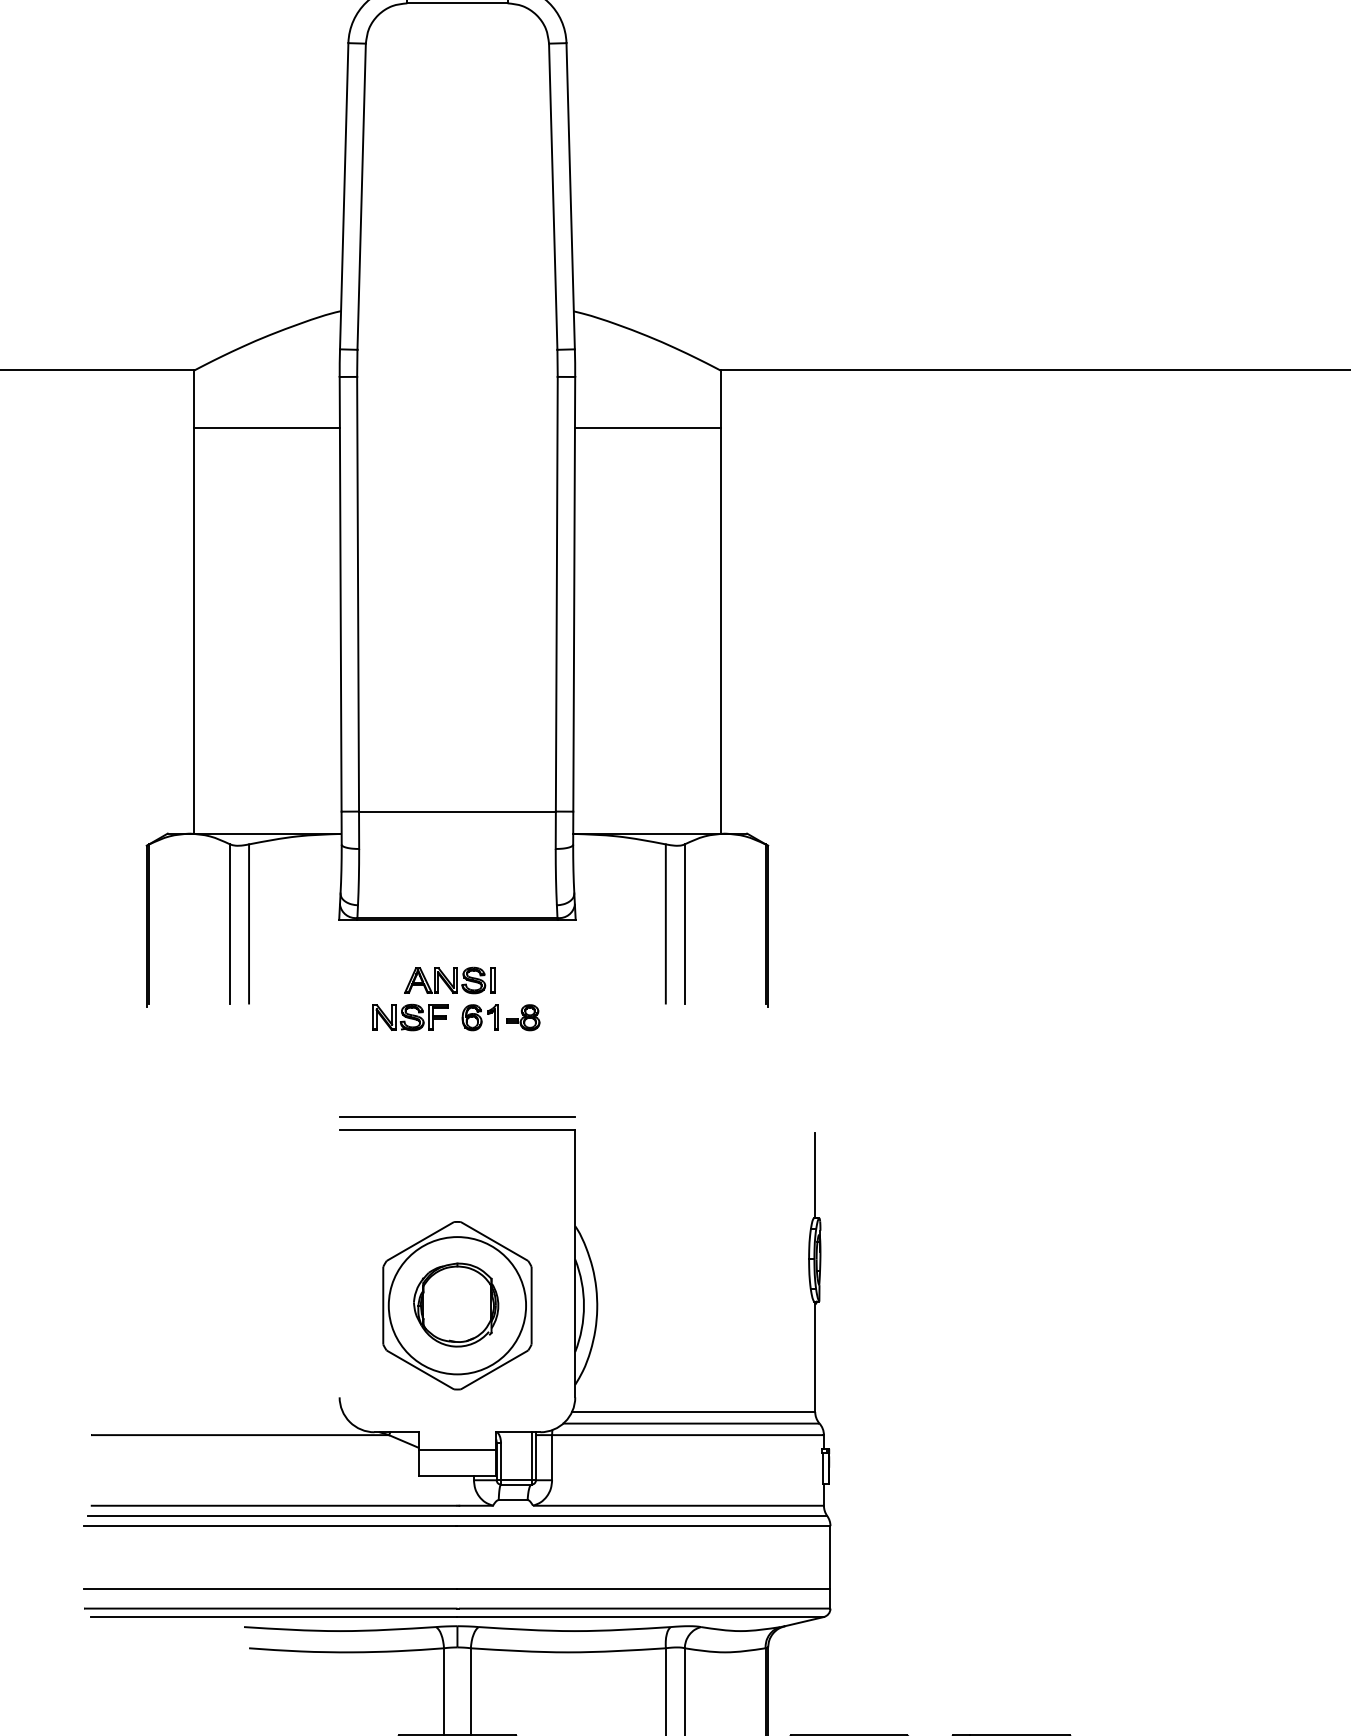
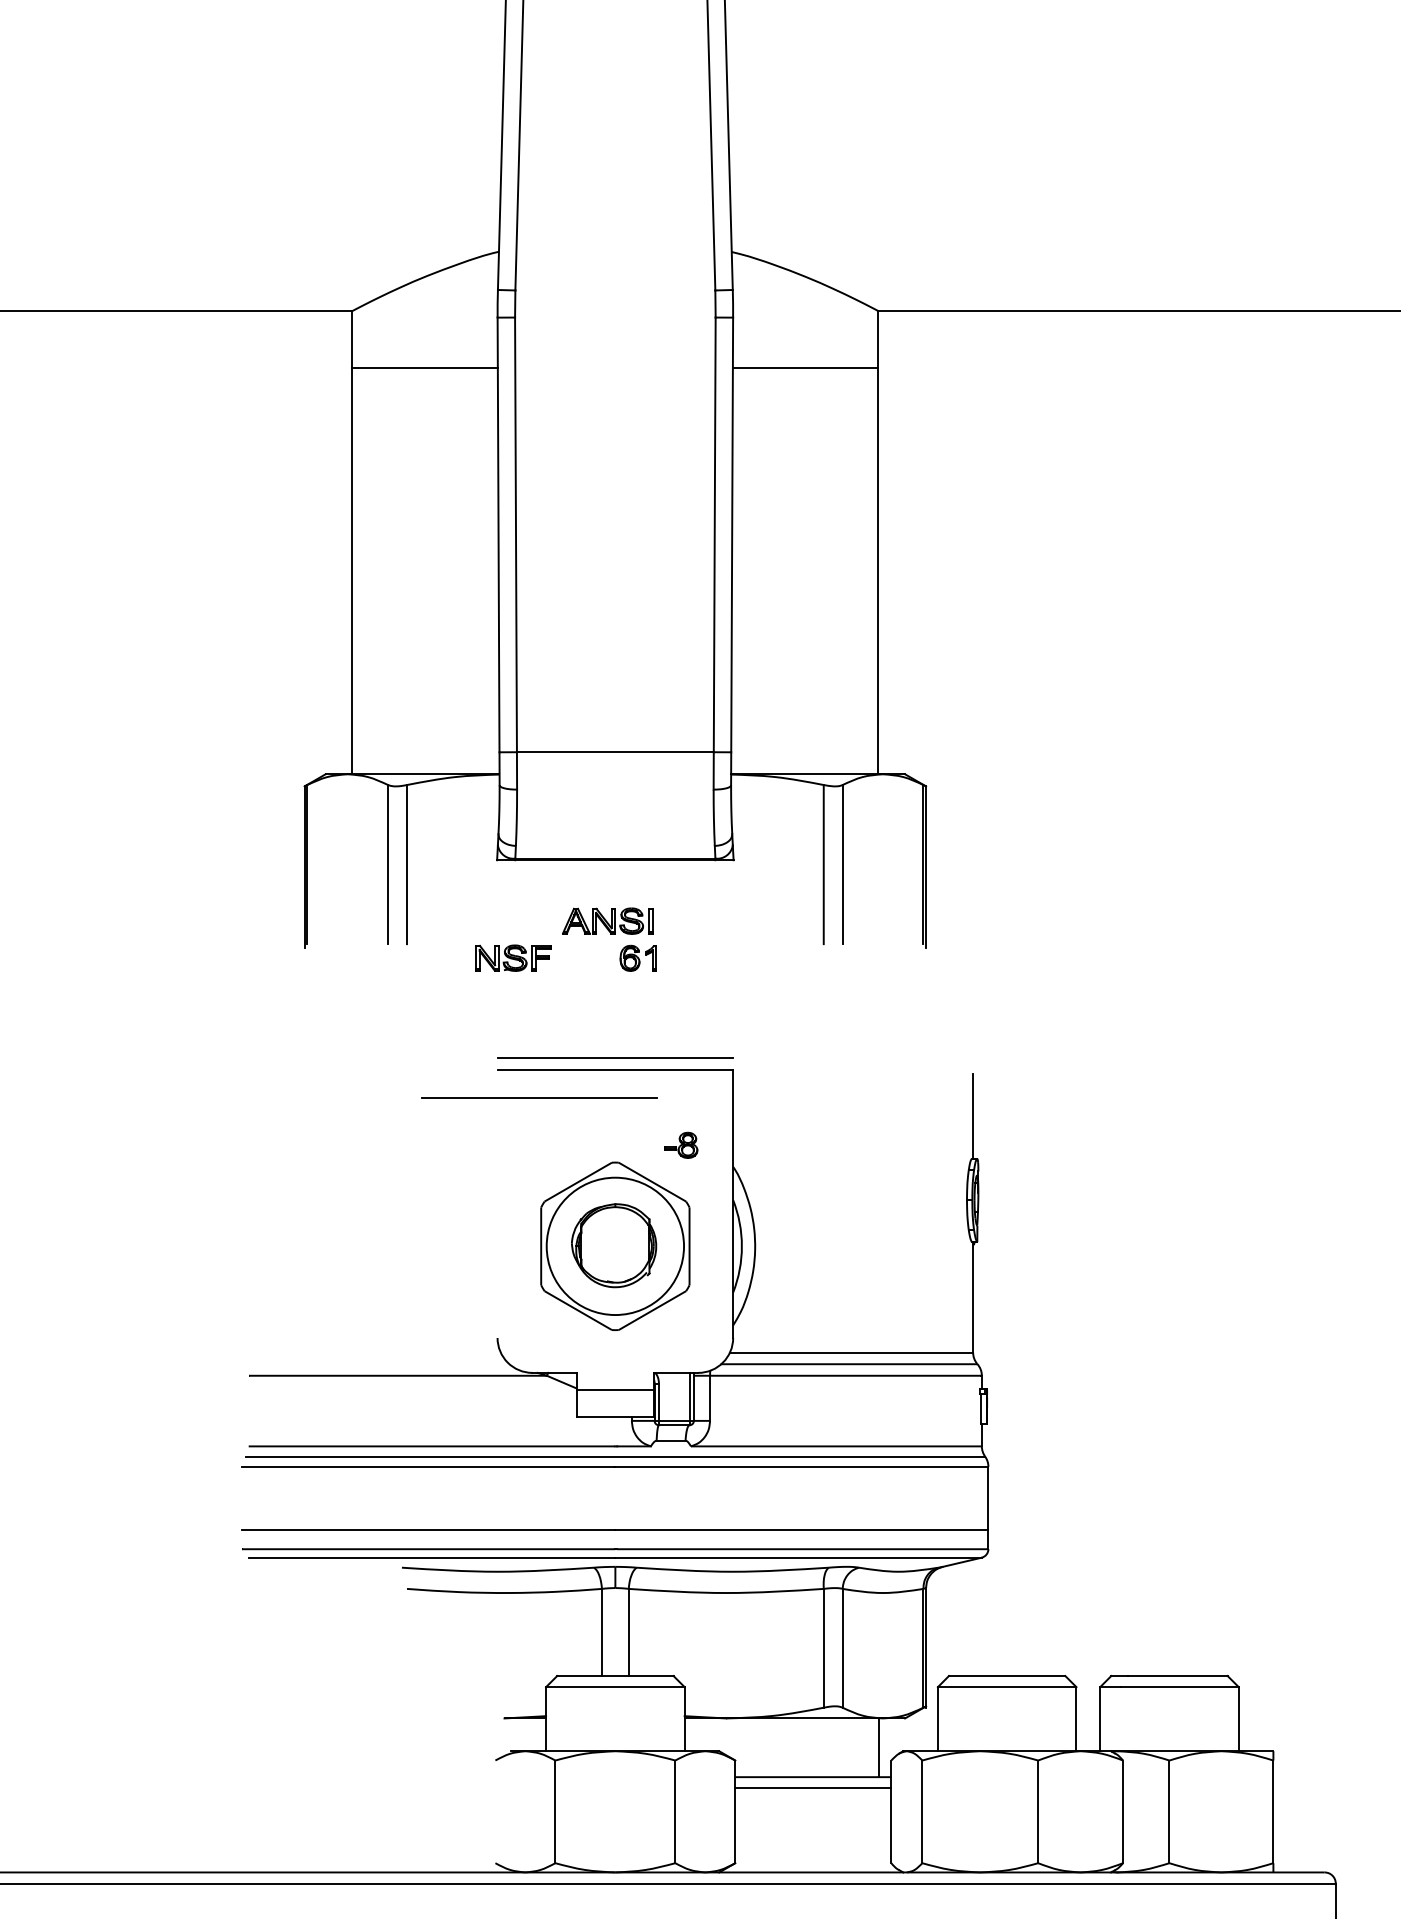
part: (410, 1016) -> (513, 957), moved
part: (523, 1016) -> (681, 1144), moved
line: (381, 1156) -> (539, 1097), added

